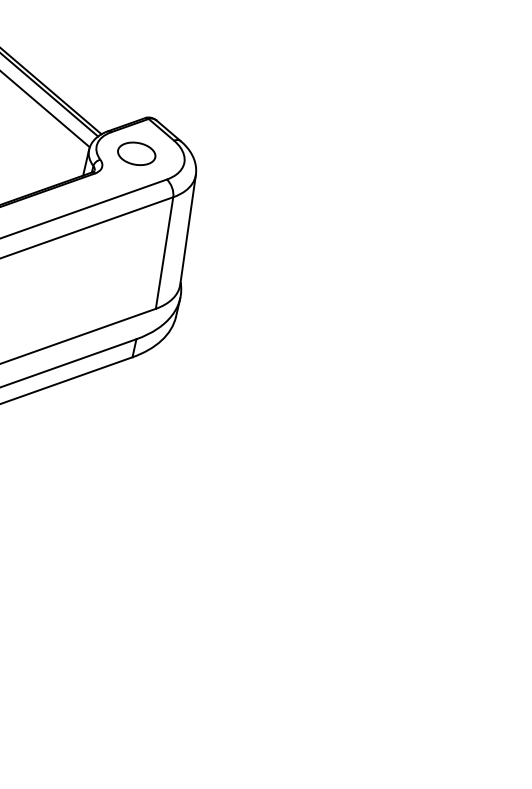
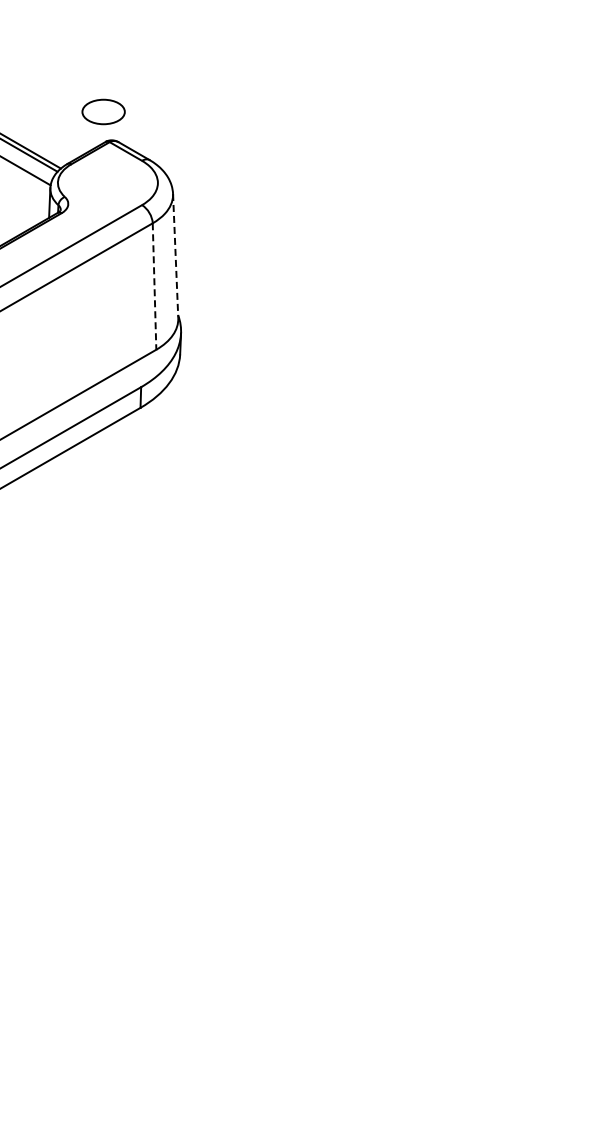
part: (136, 153) -> (103, 111), moved
line: (187, 230) -> (175, 256), solid -> dashed
line: (164, 253) -> (154, 287), solid -> dashed

